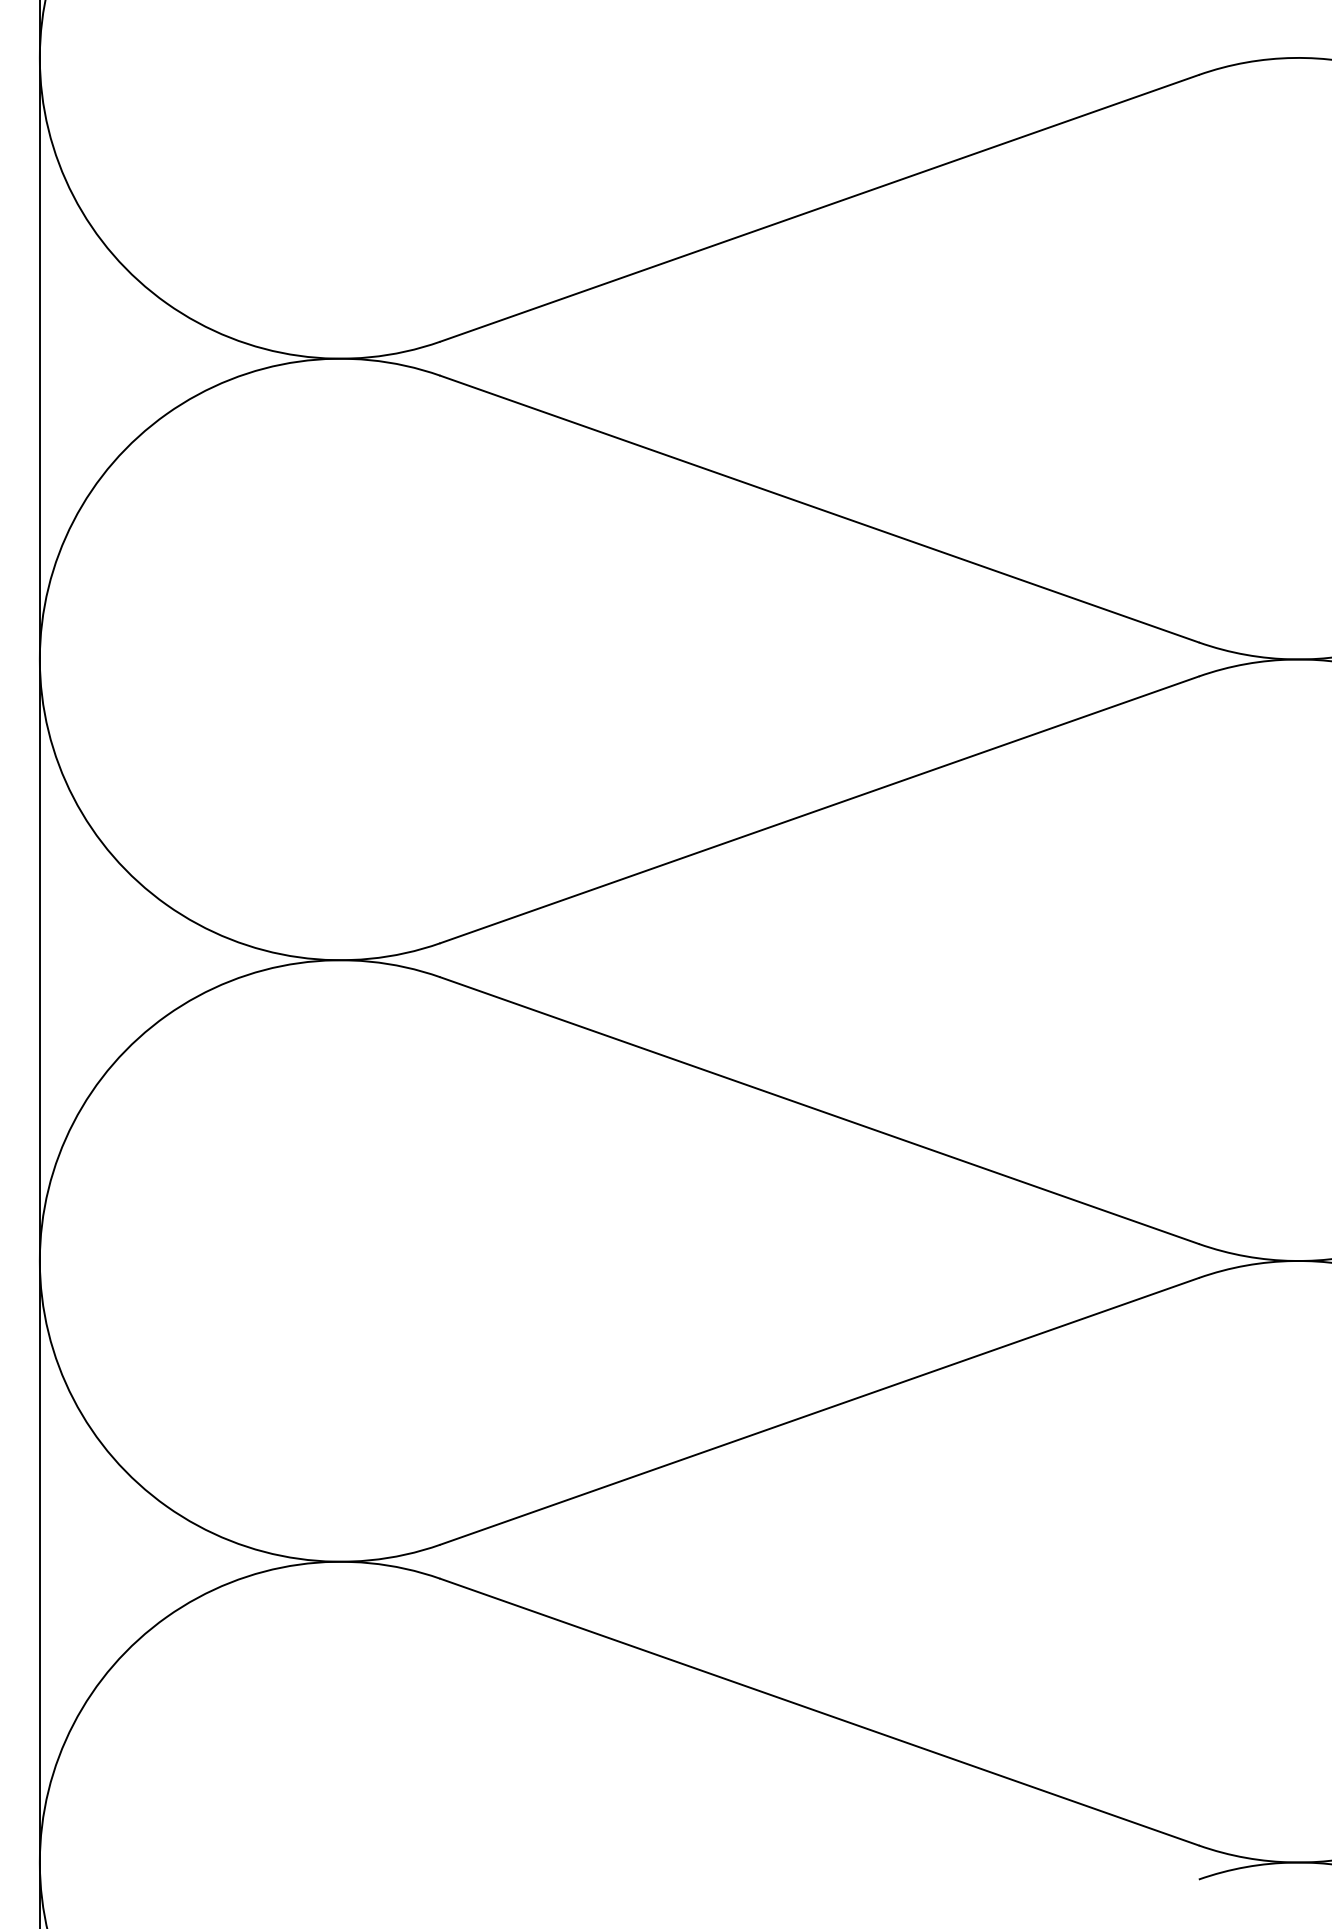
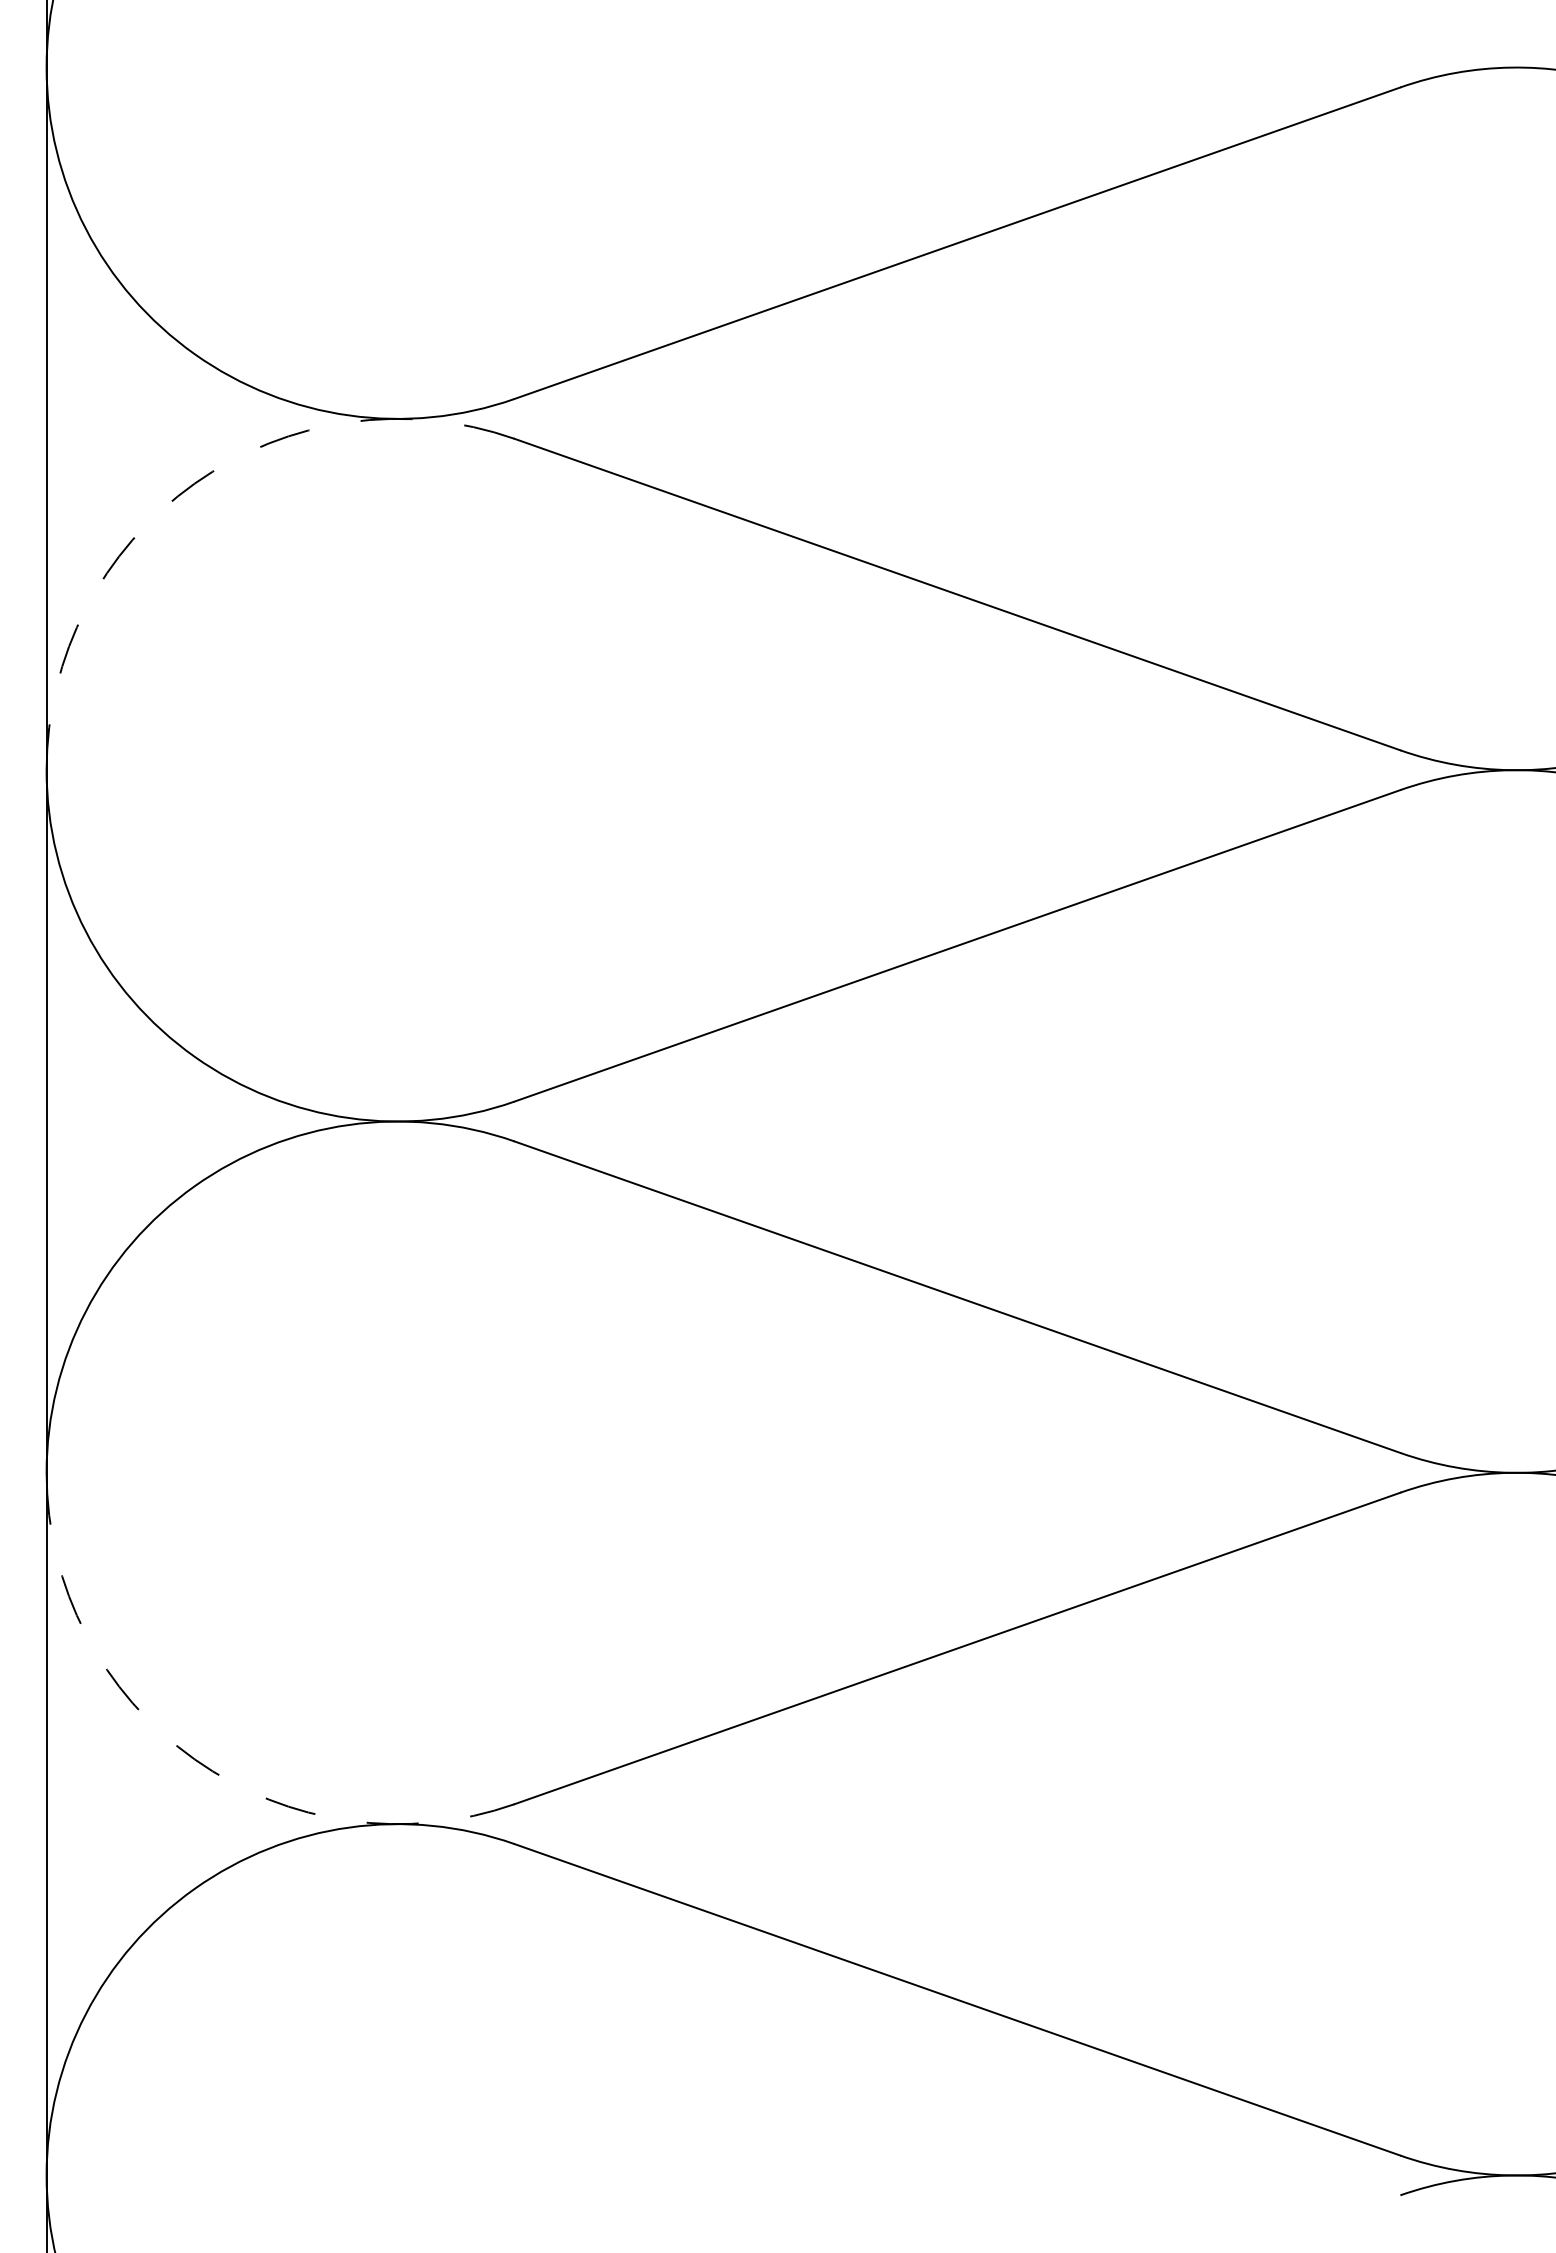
arc: (166, 414) -> (194, 483), solid -> dashed
arc: (166, 1506) -> (194, 1759), solid -> dashed

